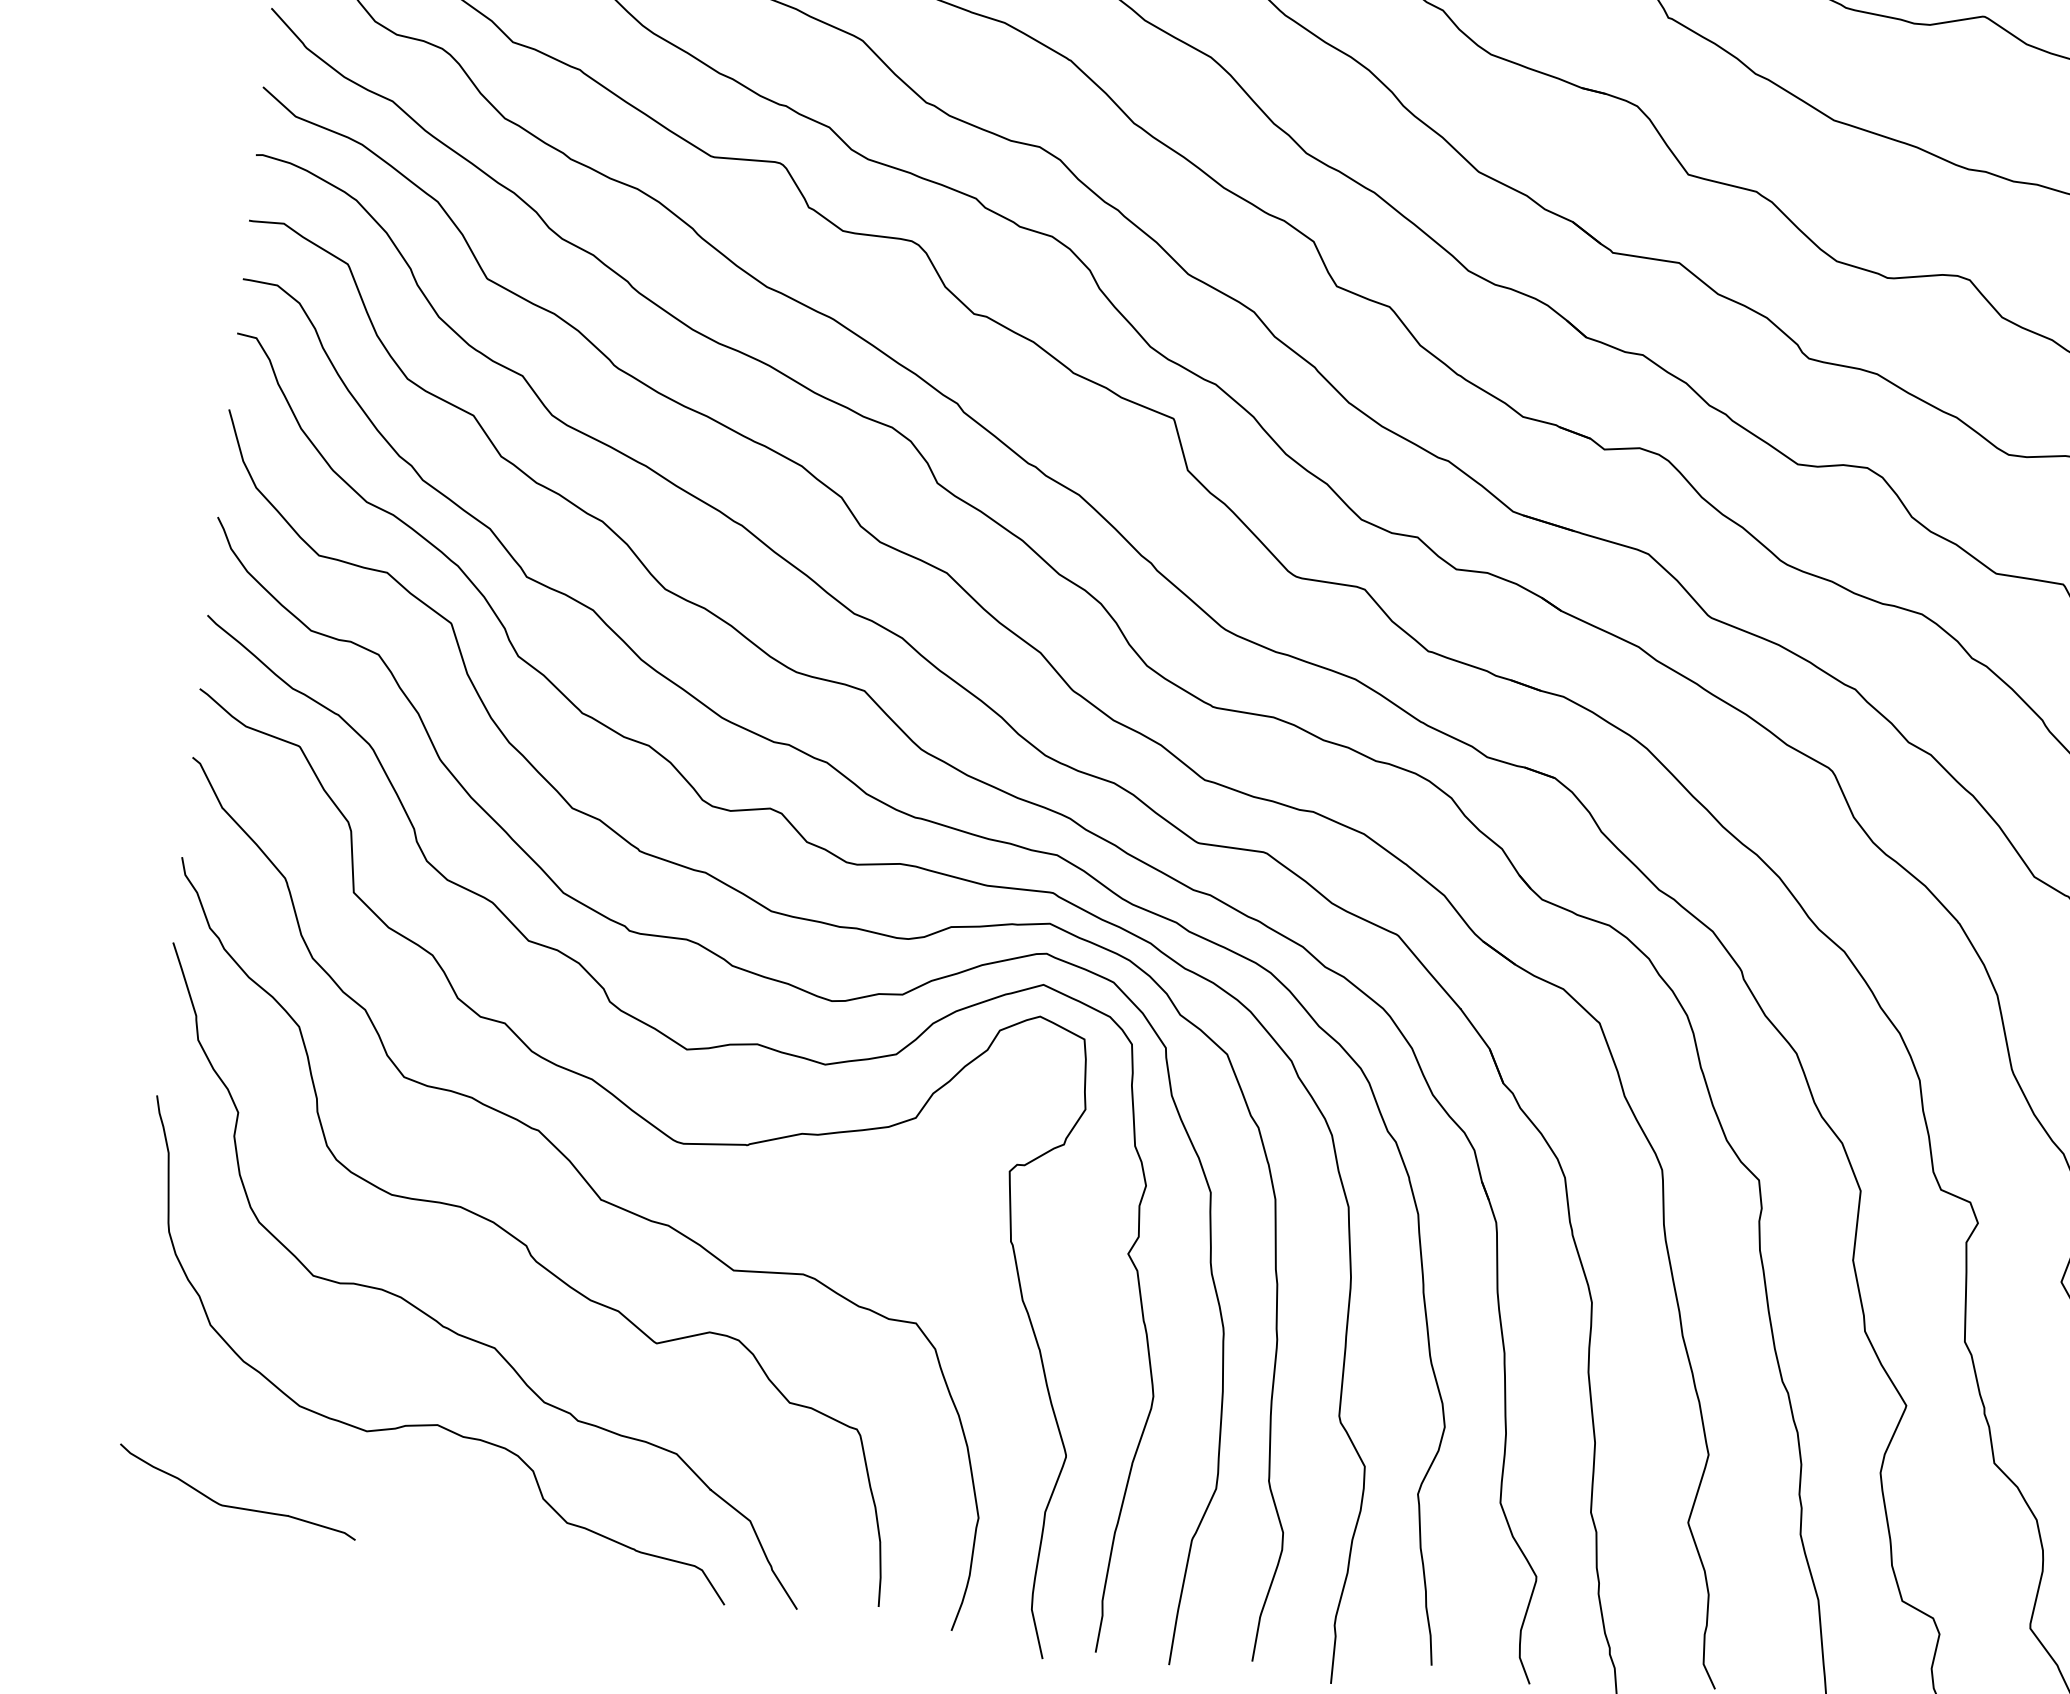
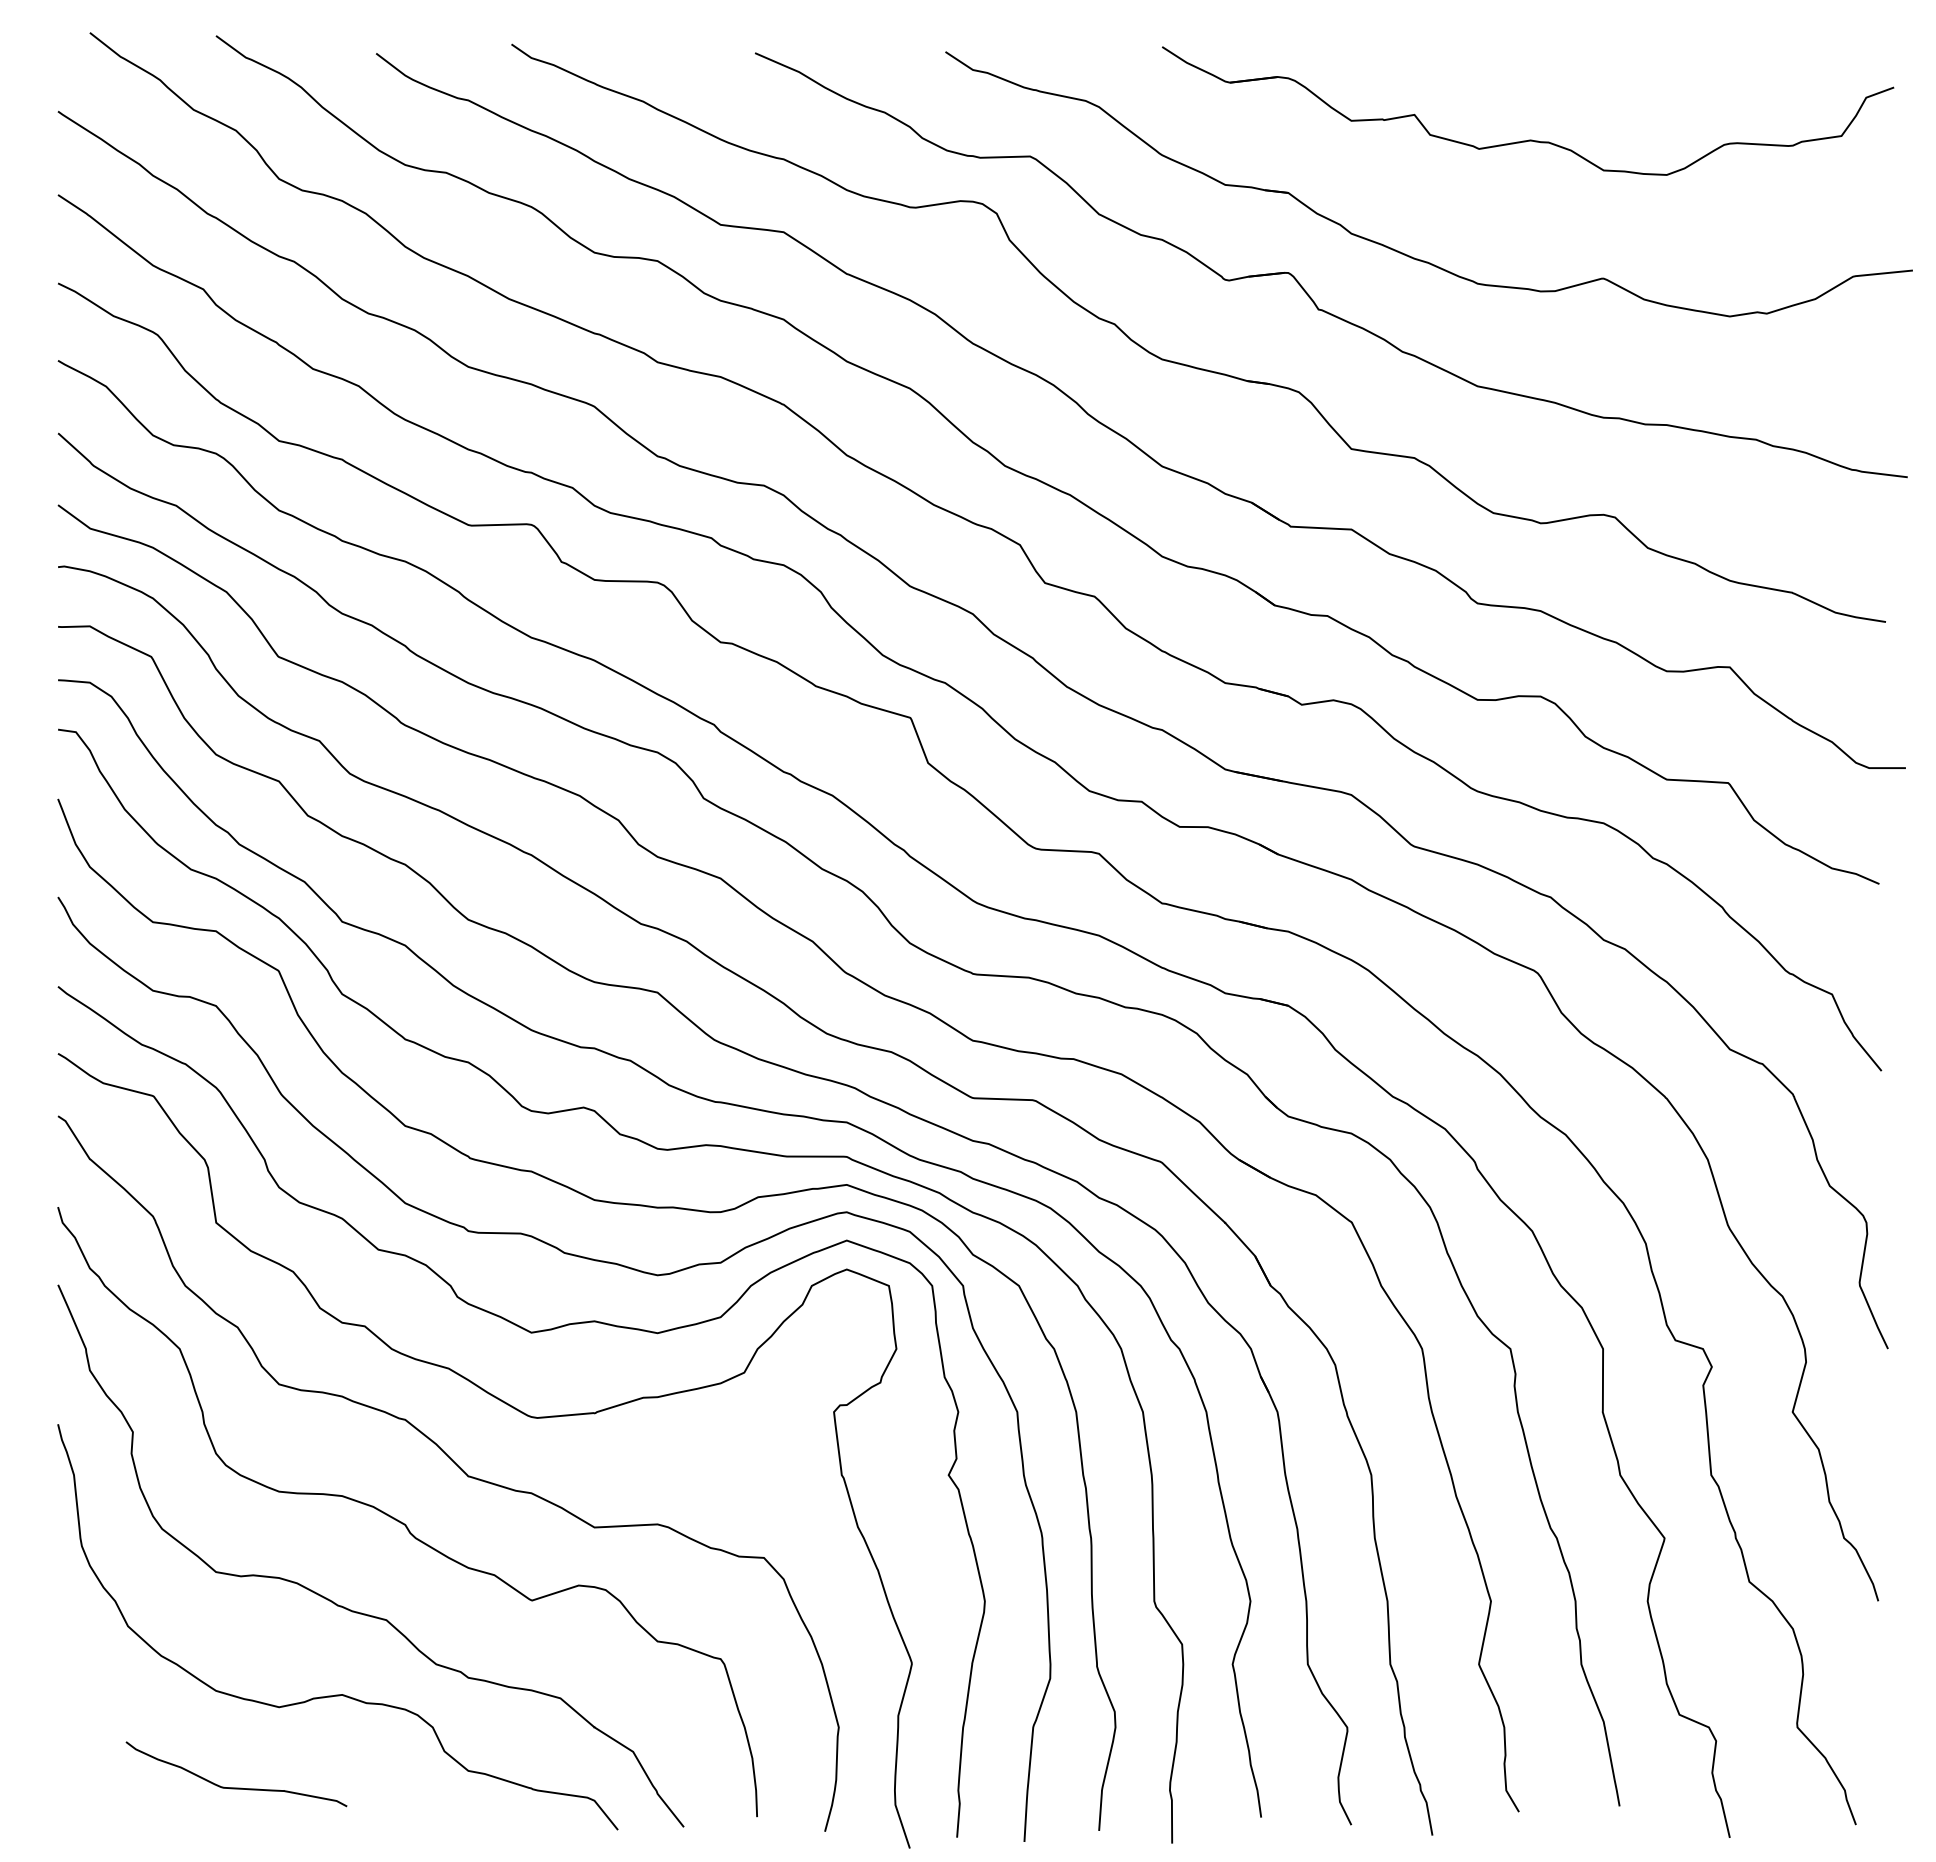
curve: (236, 1506) -> (236, 1787), moved

